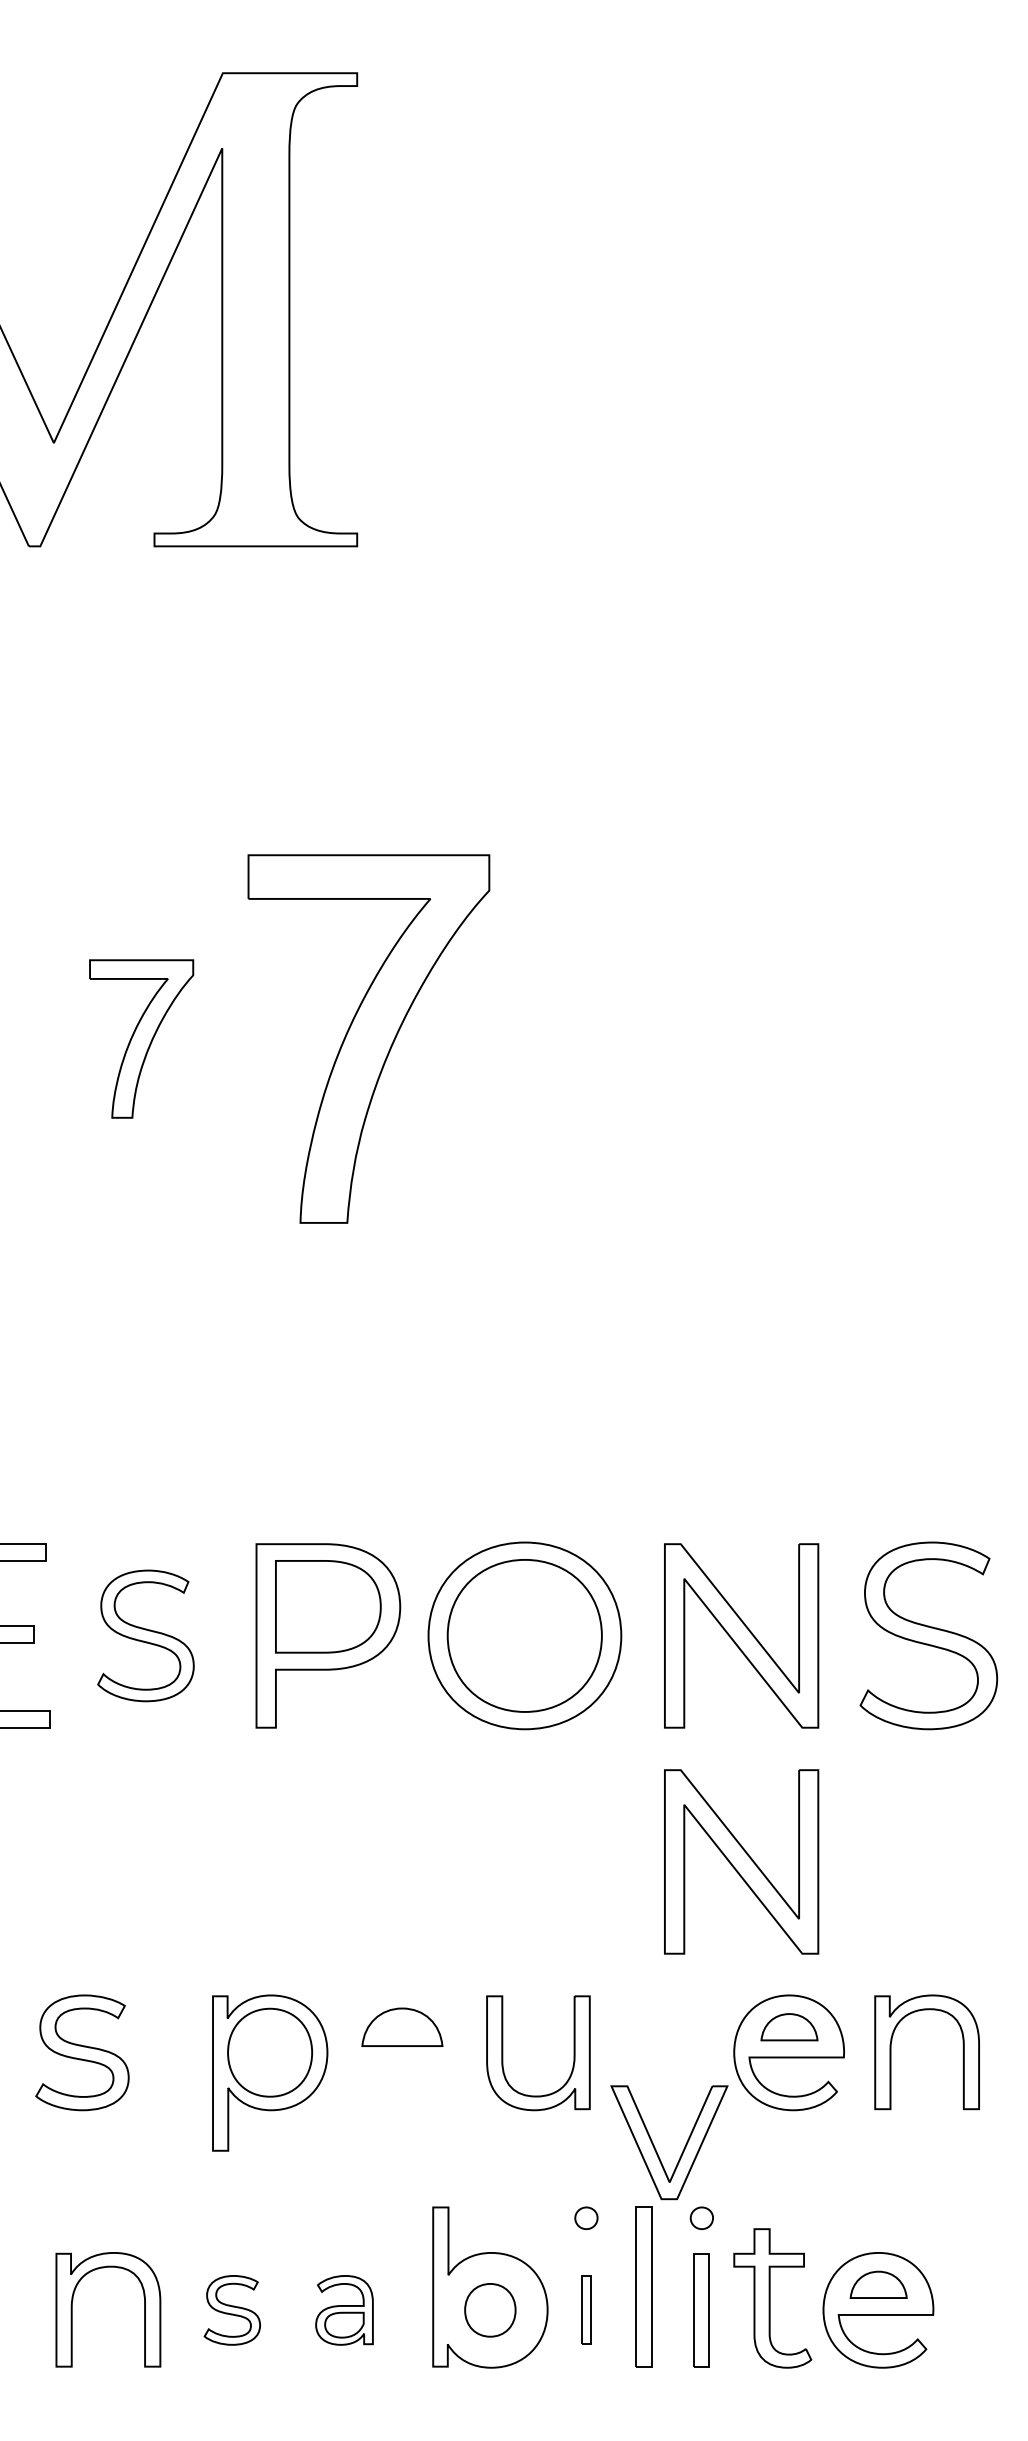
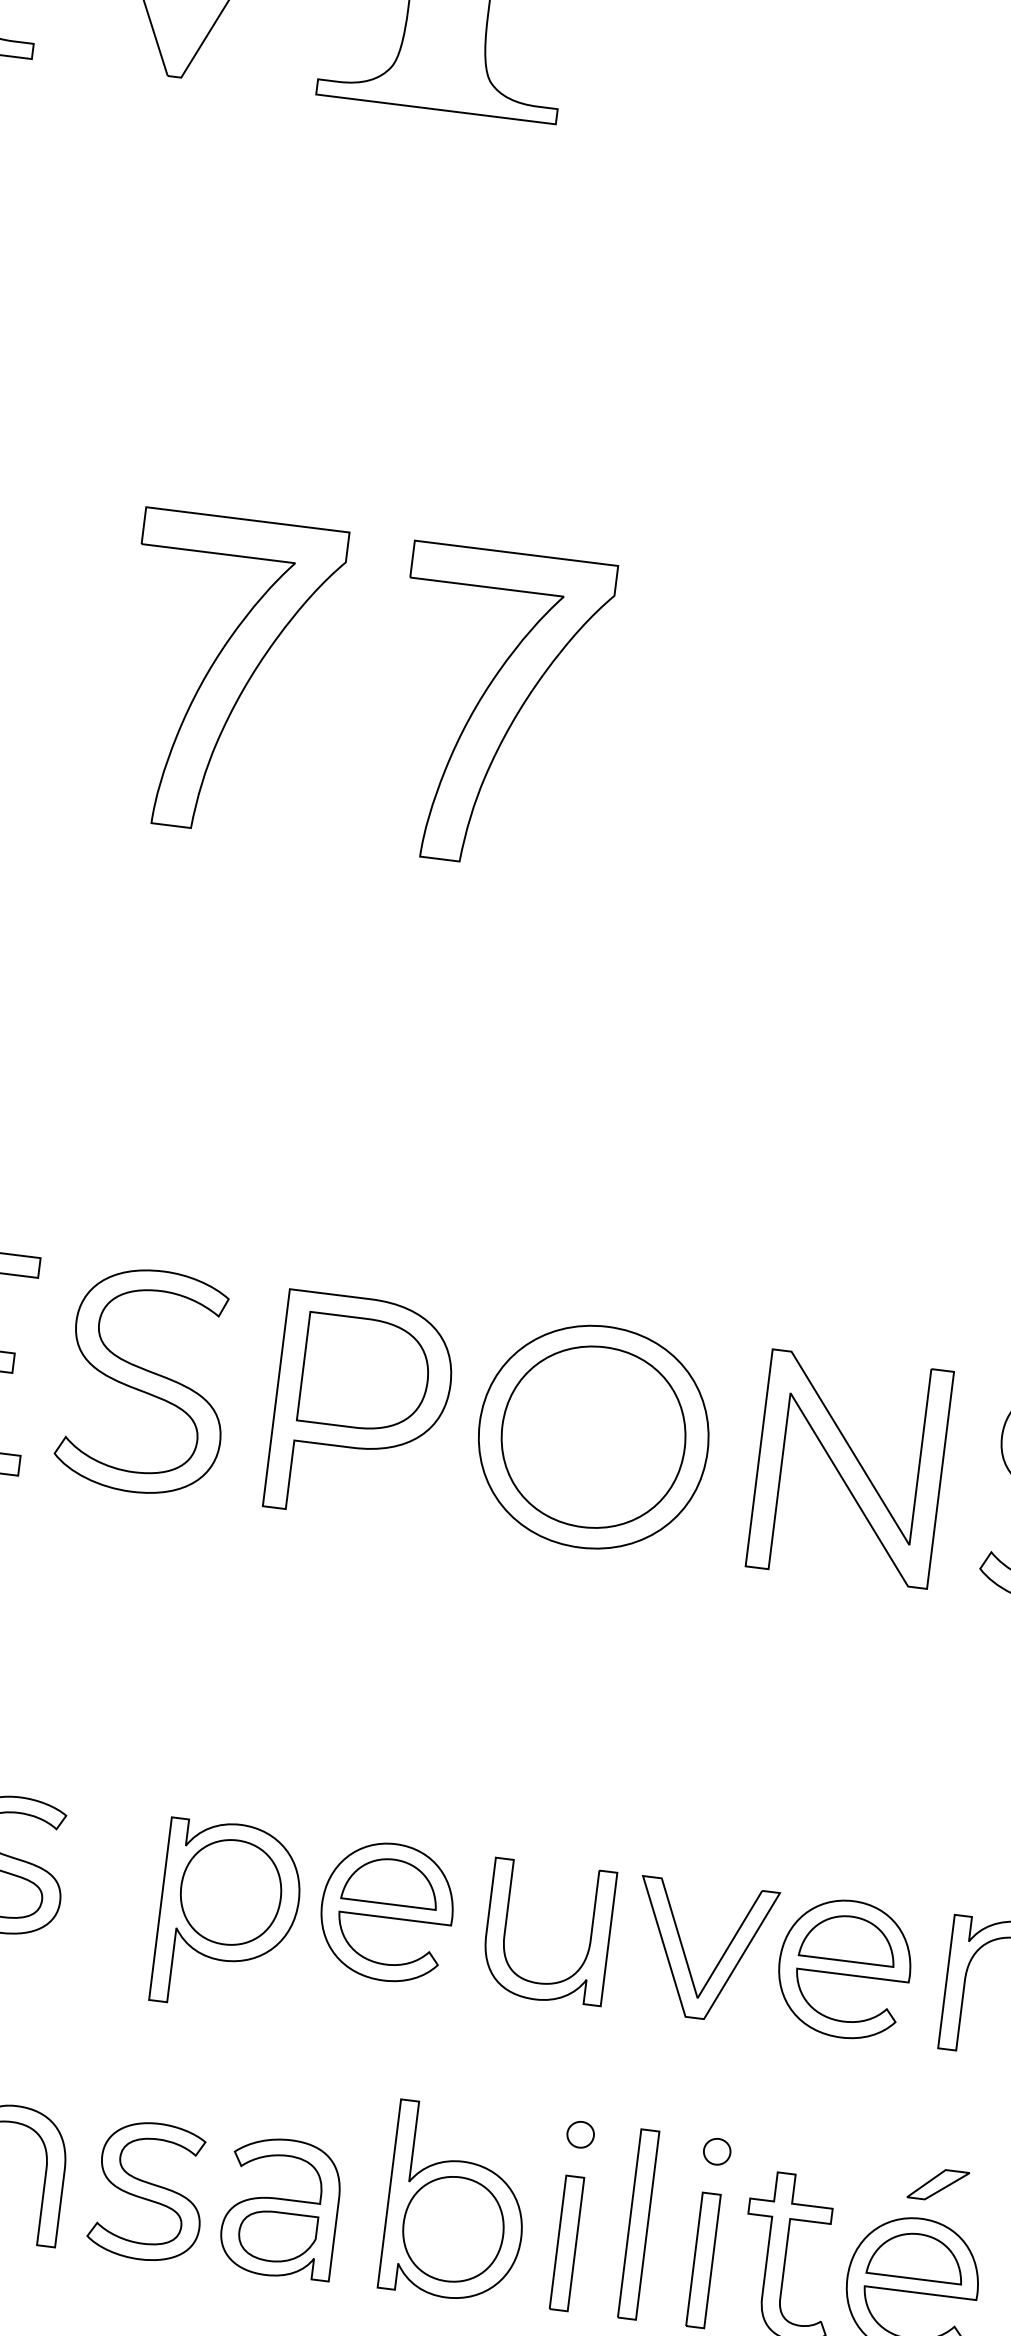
part: (141, 1038) -> (228, 674), size x1.67
part: (368, 1038) -> (496, 707), size x0.71
part: (145, 1635) -> (145, 1380), size x1.43
part: (741, 1861) -> (816, 1735), removed
part: (789, 2026) -> (848, 1937), size x1.43
part: (401, 2052) -> (386, 1911), added
part: (656, 2149) -> (686, 1957), moved
part: (889, 2222) -> (938, 2184), added
part: (878, 2284) -> (916, 2256), size x1.43
part: (232, 2310) -> (148, 2191), size x1.67
part: (344, 2310) -> (281, 2208), size x1.67
part: (490, 2310) -> (453, 2229), size x1.67
part: (586, 2310) -> (567, 2243), size x1.67

